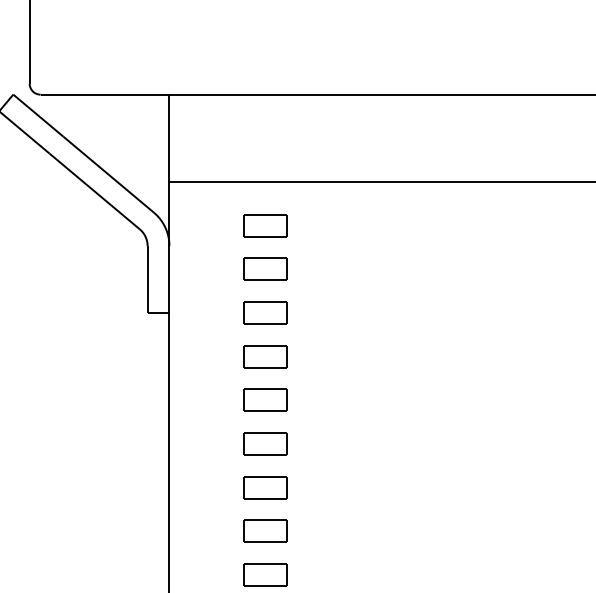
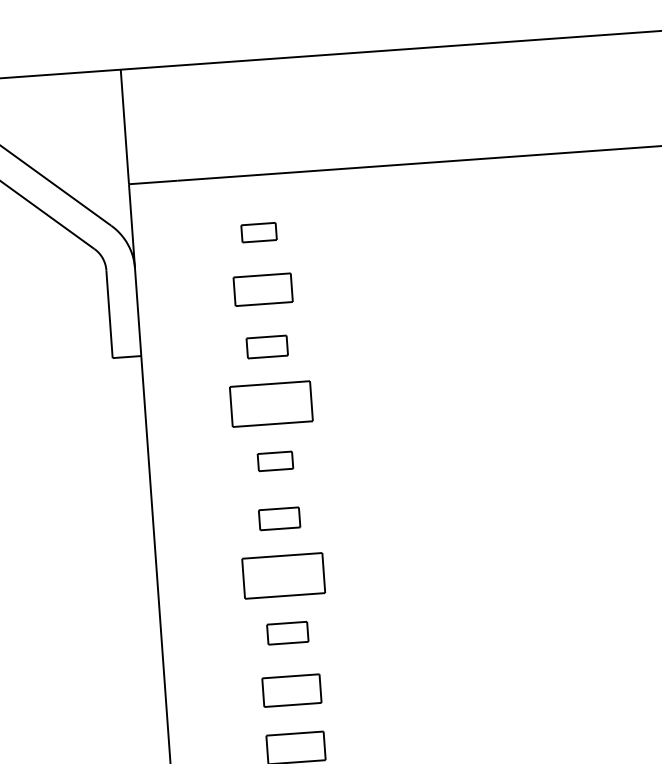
part: (265, 225) -> (259, 232), size x0.6
part: (265, 312) -> (267, 346), size x0.7
part: (265, 356) -> (271, 404), size x1.4
part: (265, 399) -> (275, 460), size x0.6
part: (265, 443) -> (279, 518), size x0.7
part: (265, 487) -> (283, 575), size x1.4
part: (265, 530) -> (287, 632), size x0.7

